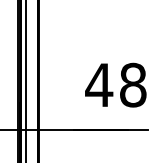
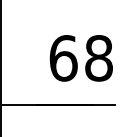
text: (99, 84) -> (63, 57), 48 -> 68

